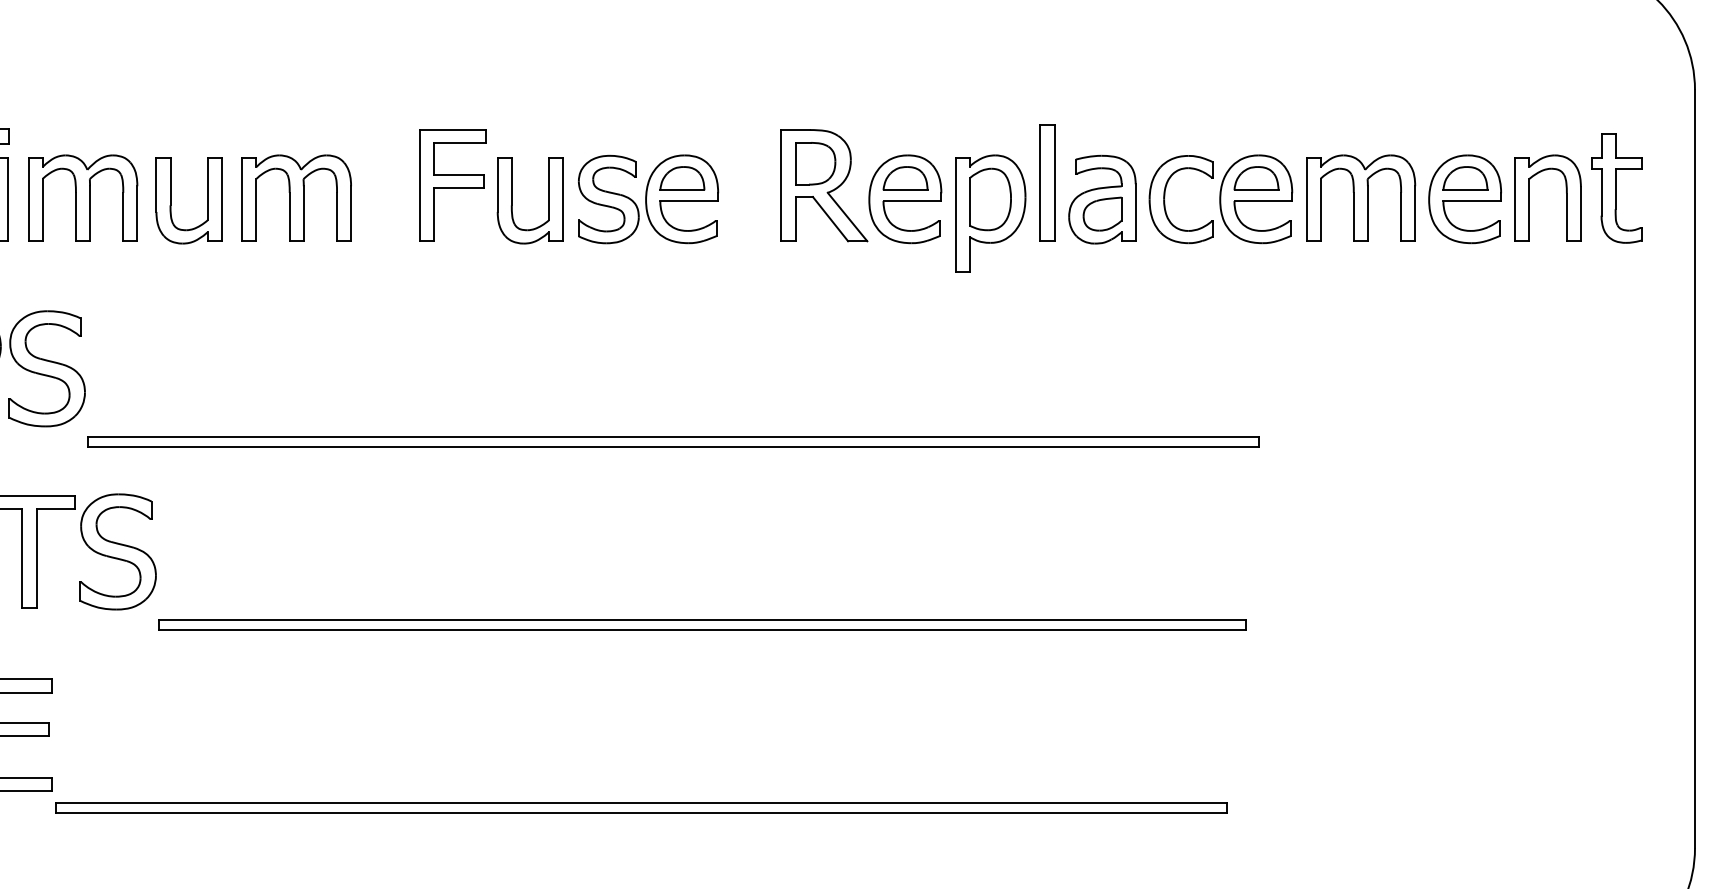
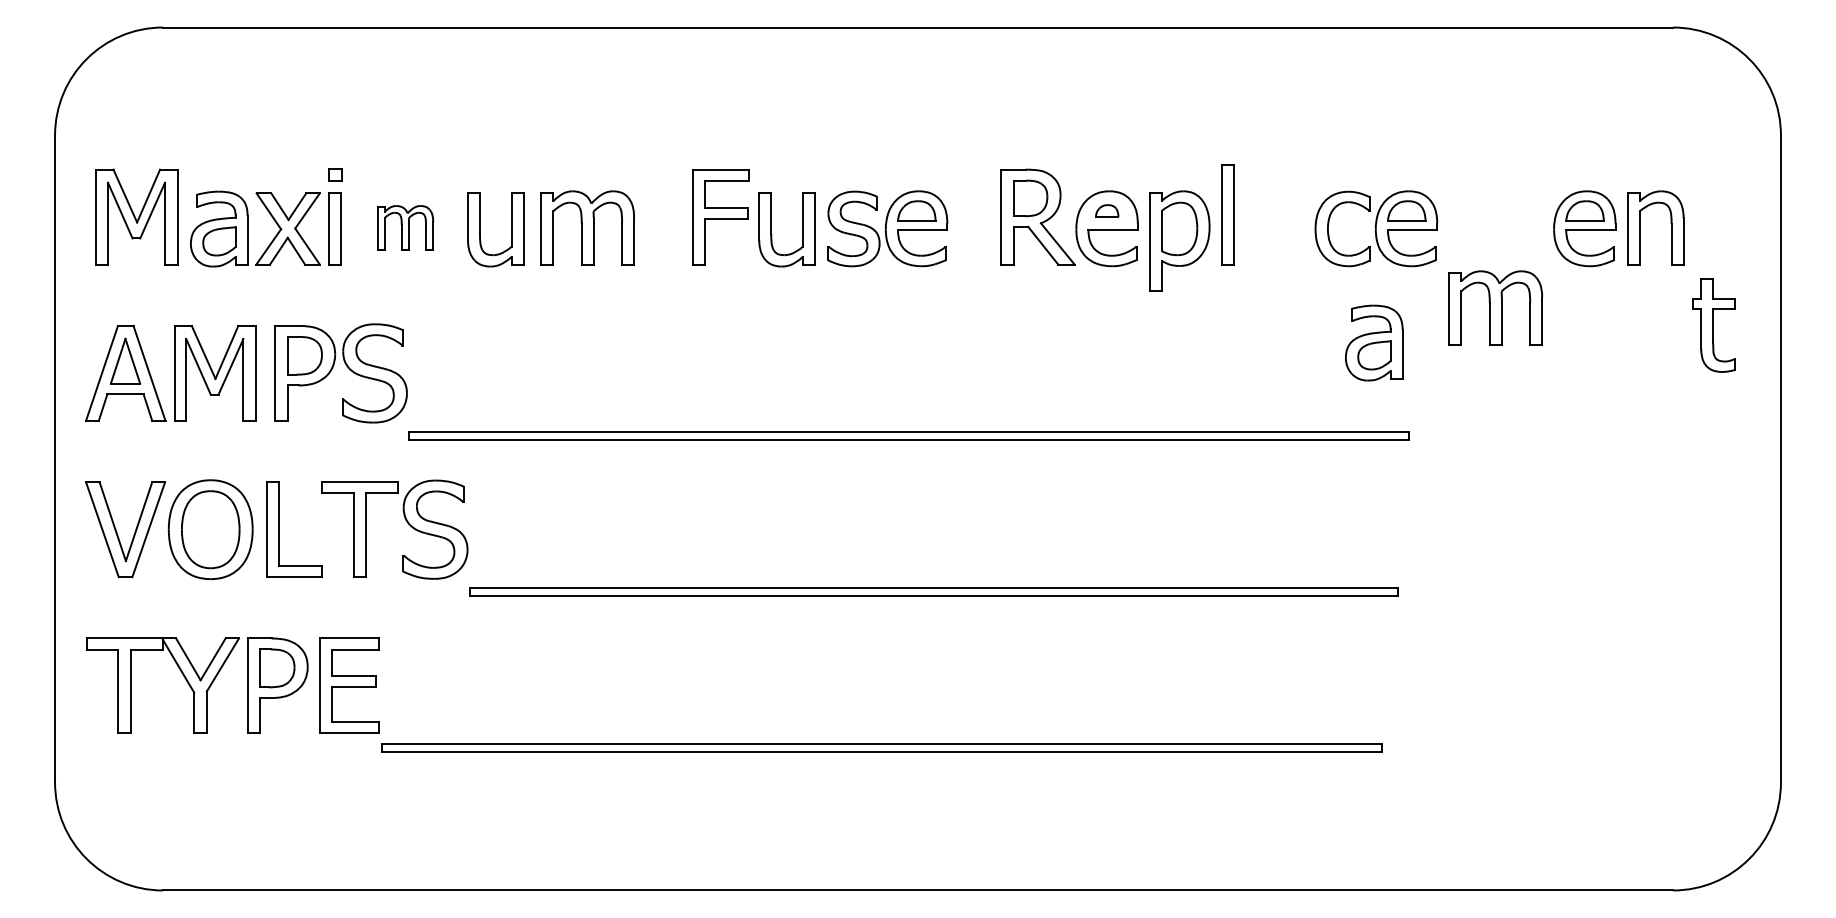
part: (904, 177) -> (1106, 210), size x0.6
part: (1615, 188) -> (1713, 325), moved
part: (83, 197) -> (405, 227), size x0.6
part: (1360, 197) -> (1495, 307), moved
part: (1102, 198) -> (1374, 342), moved

